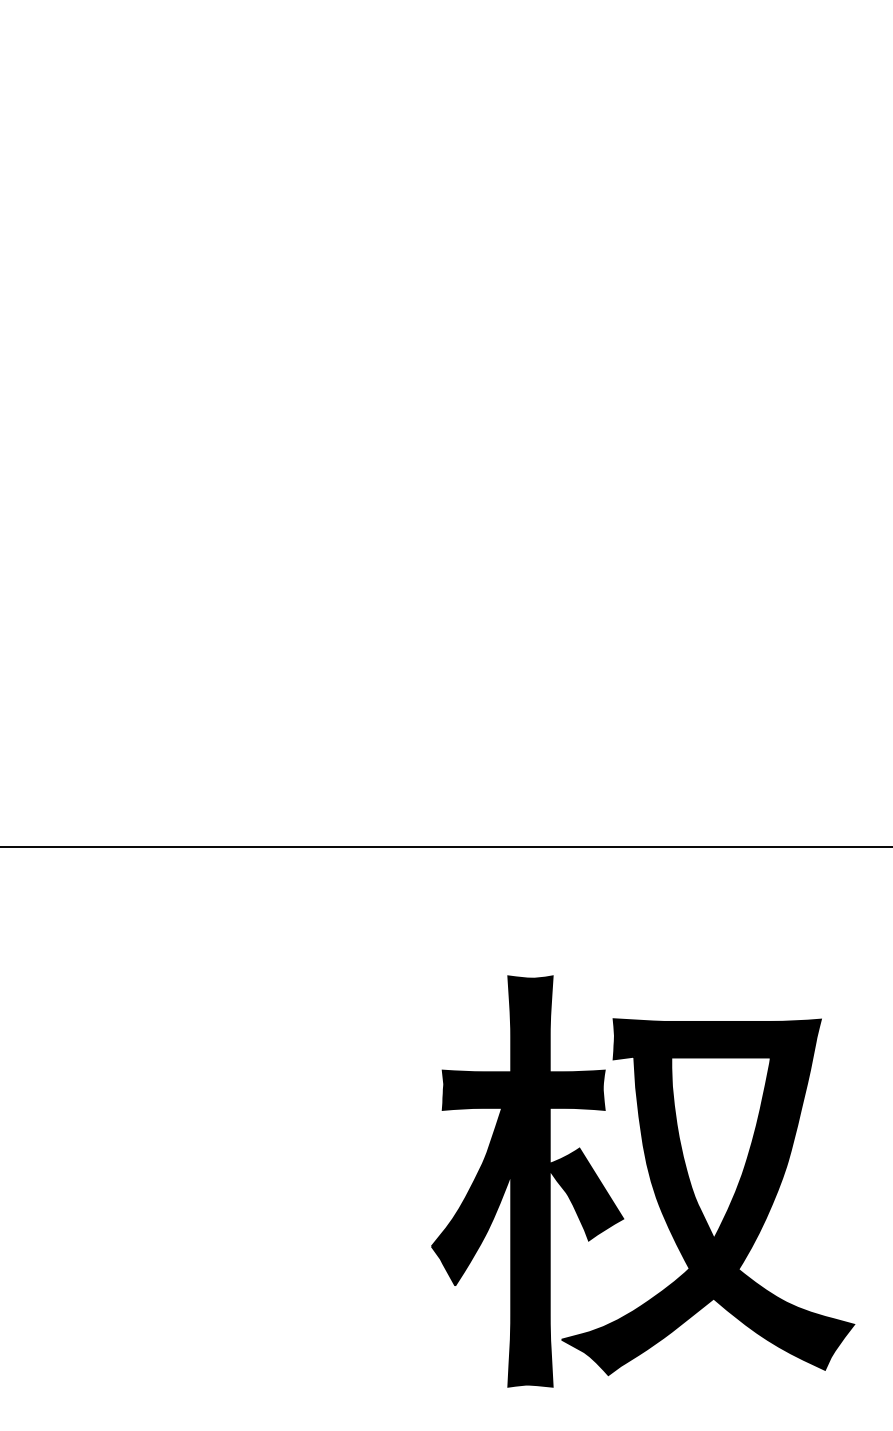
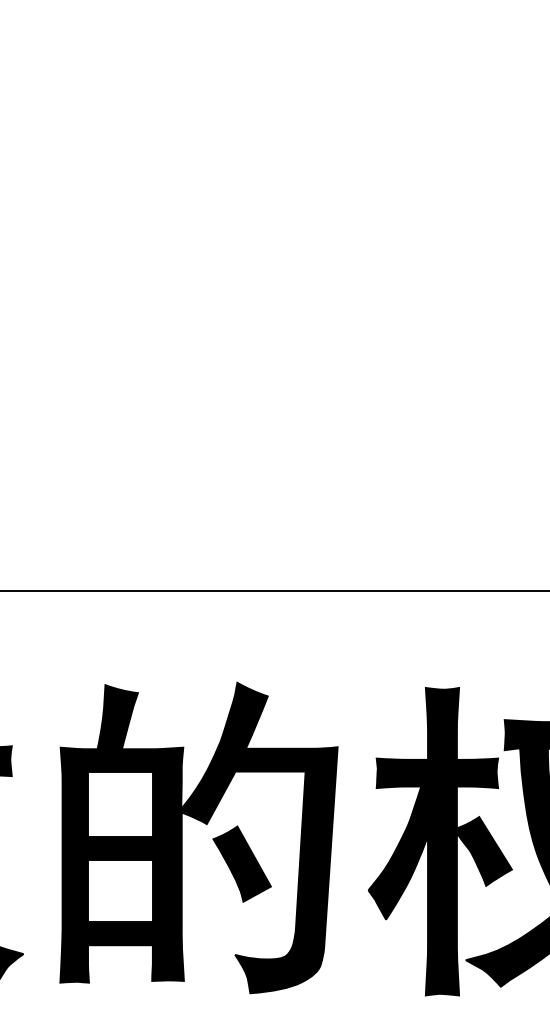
part: (223, 1177) -> (212, 838), added

